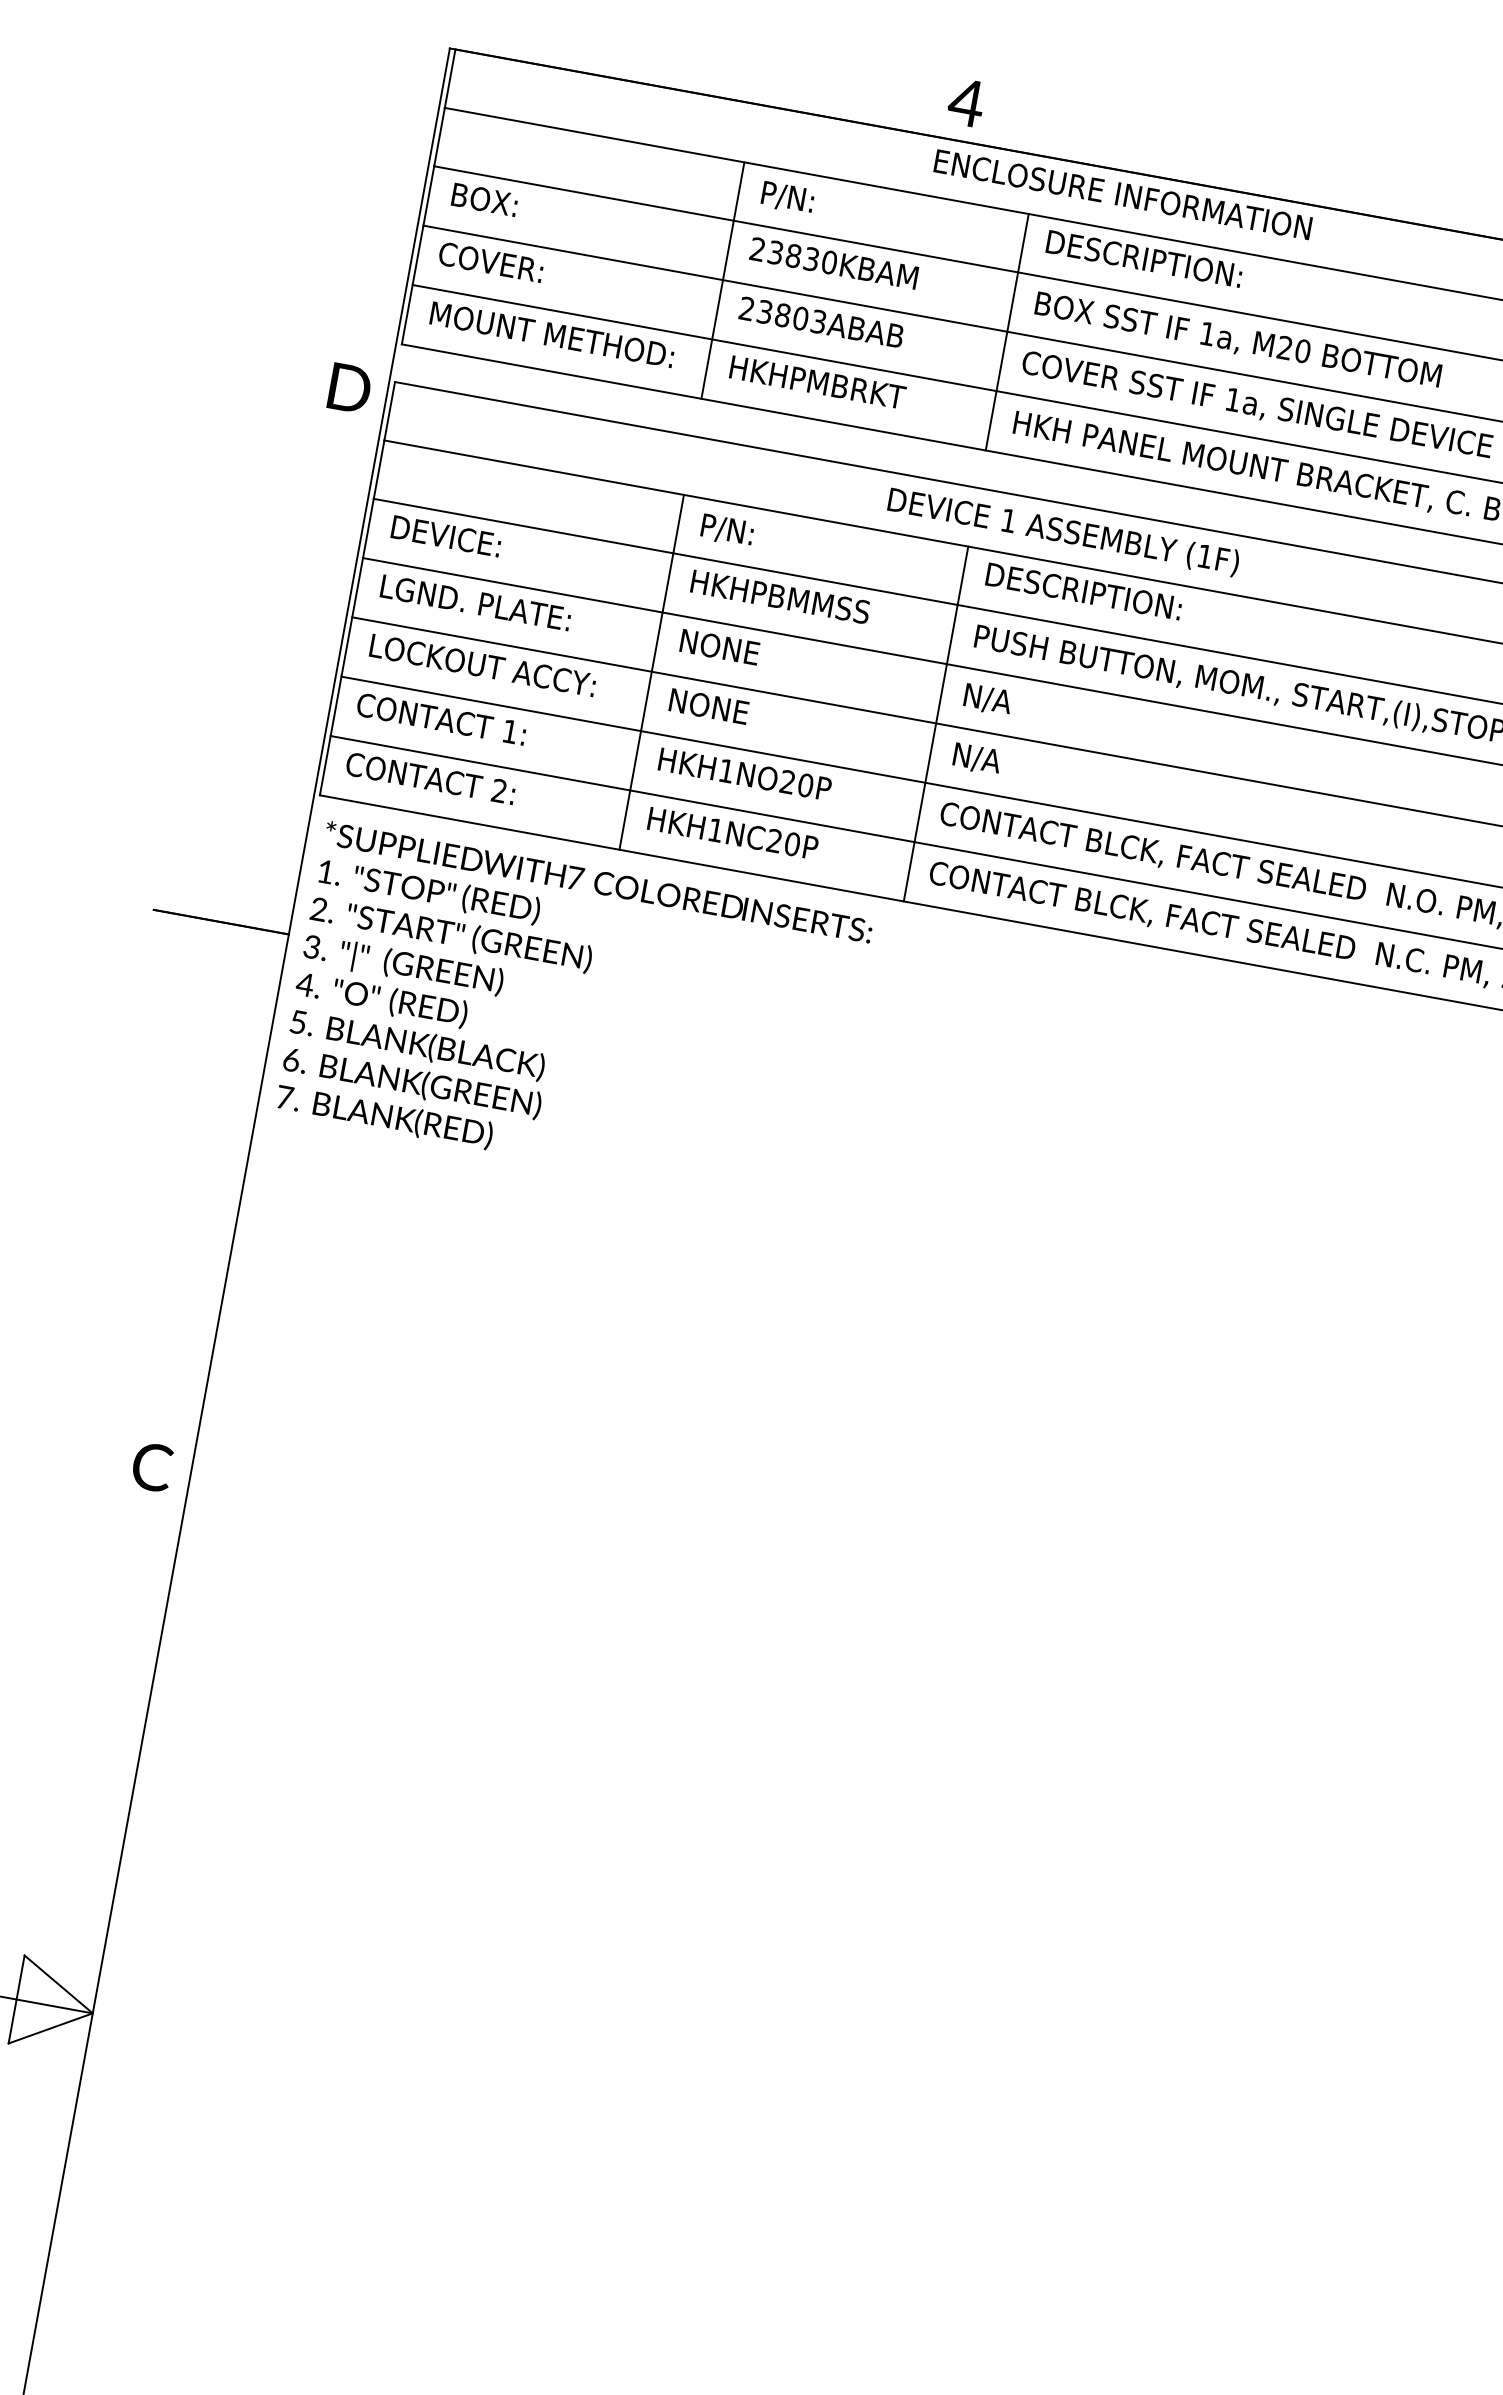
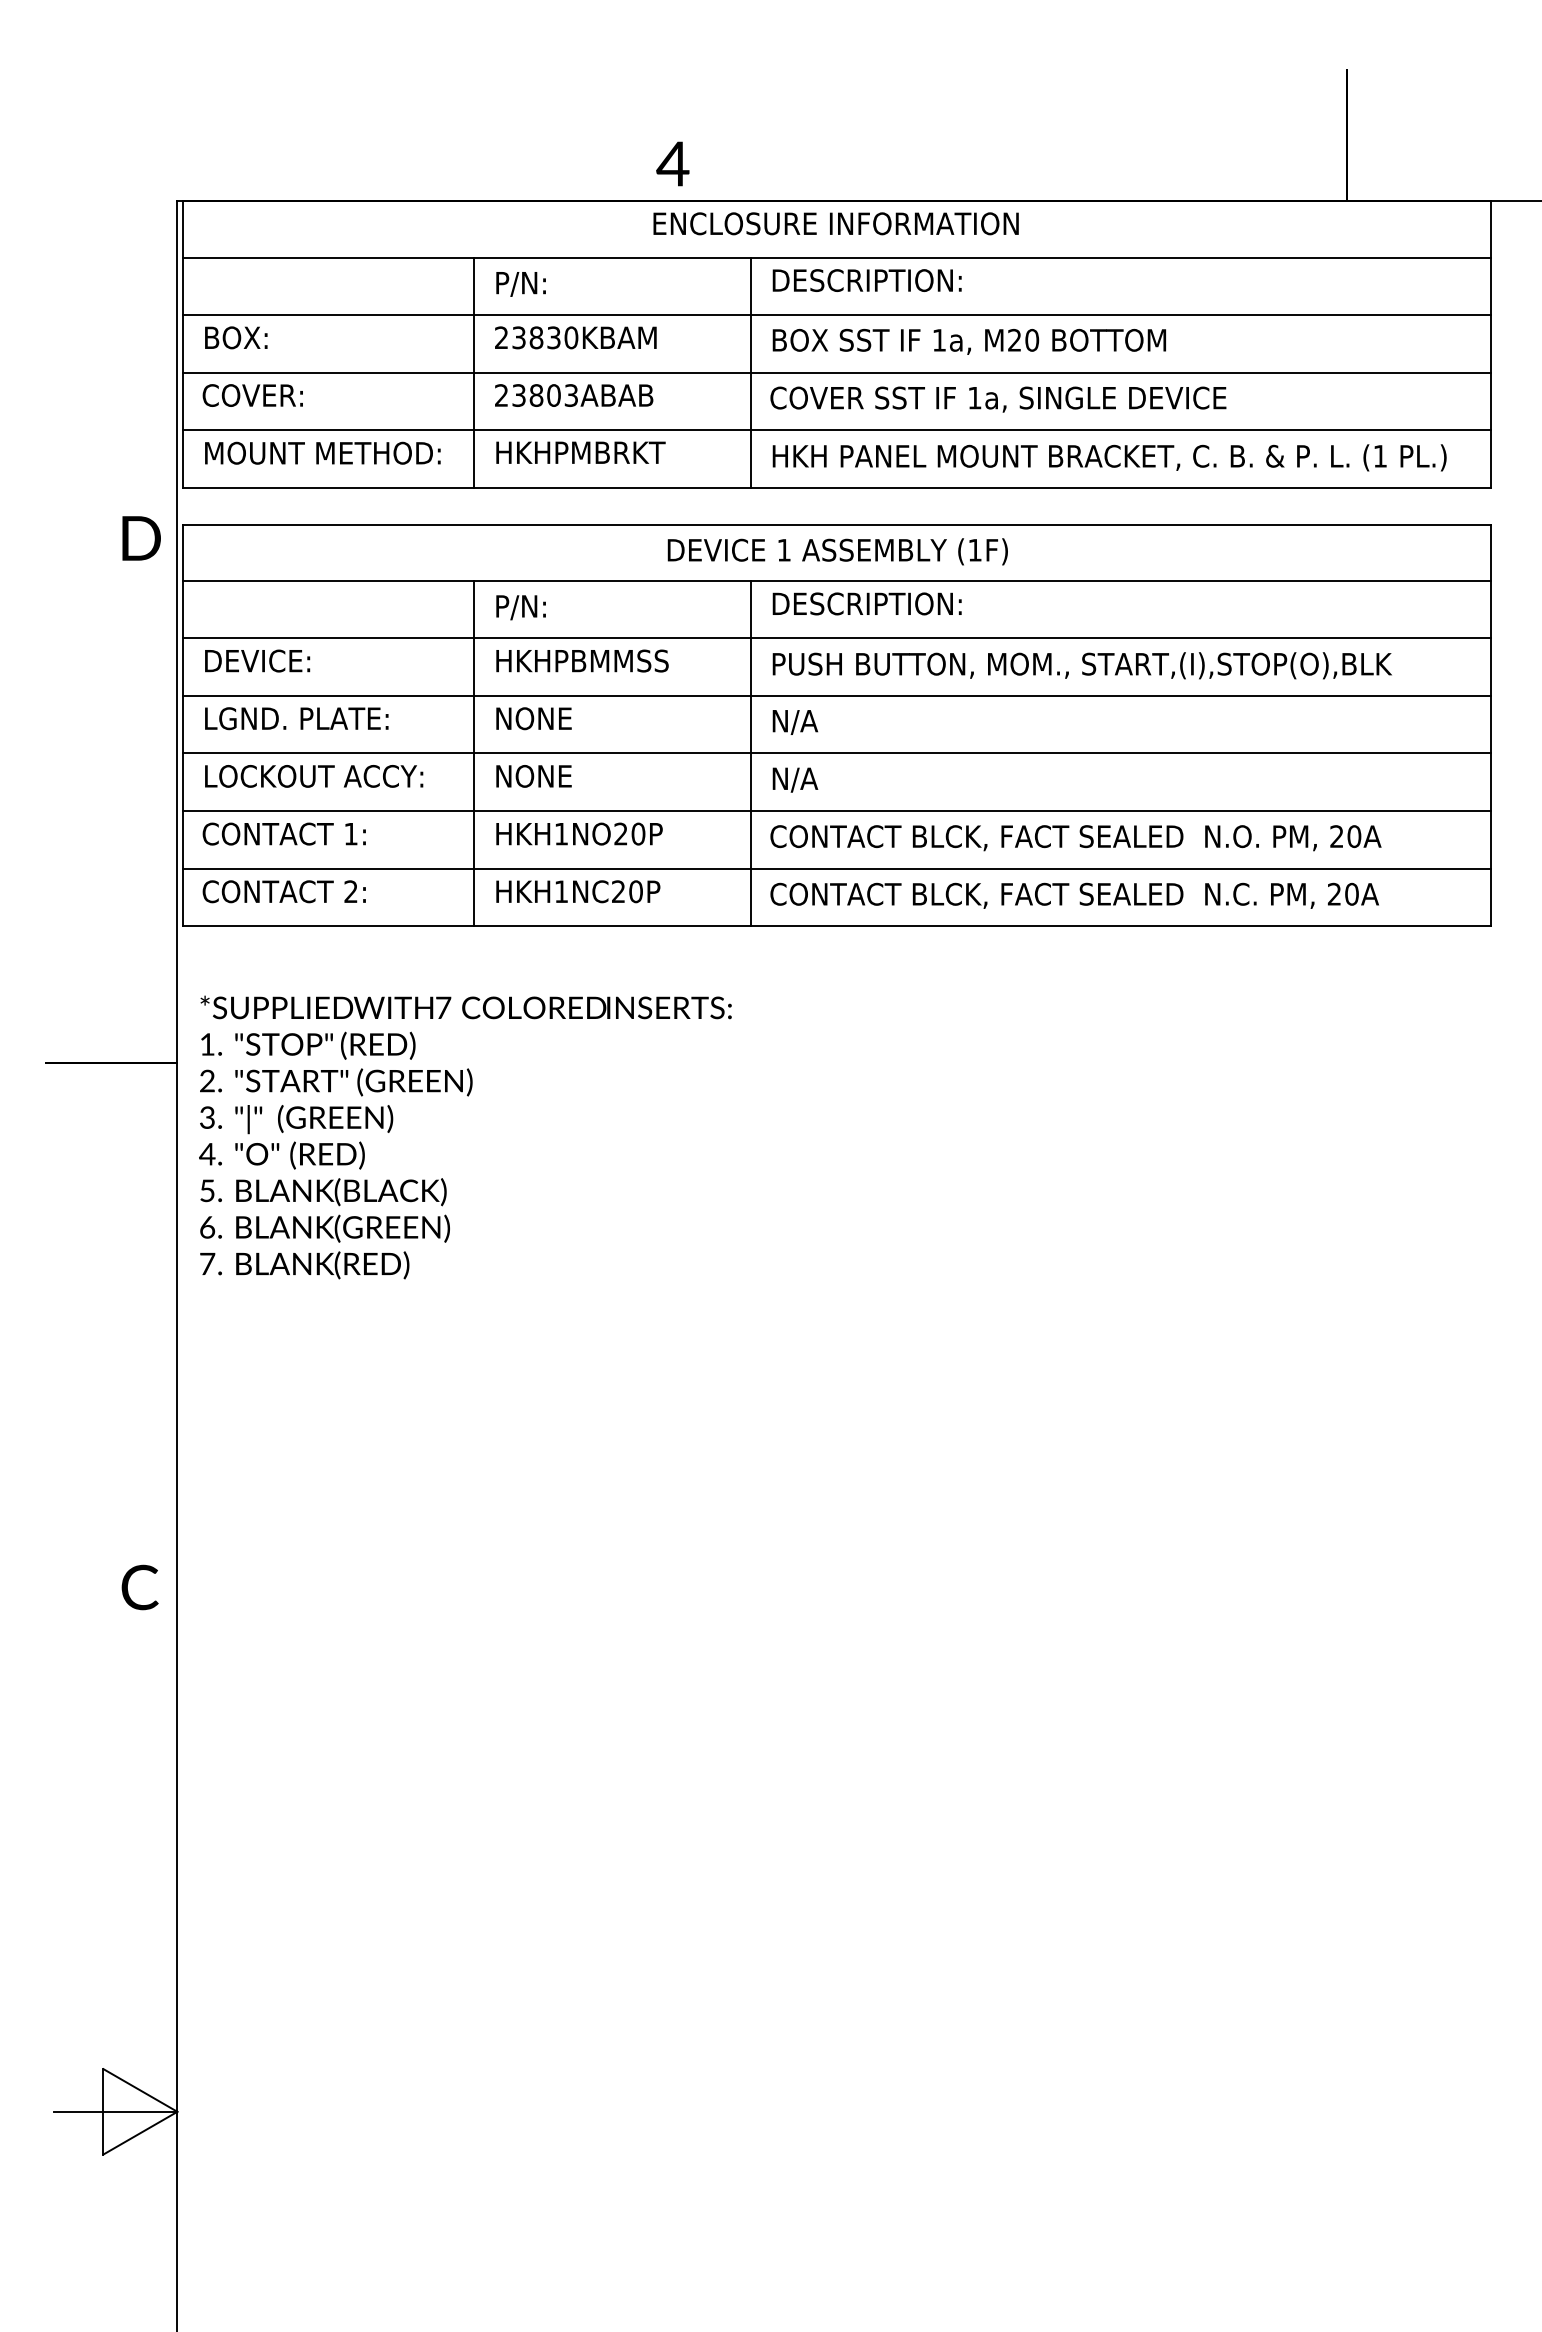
text: (573, 1015) -> (465, 1137), moved

